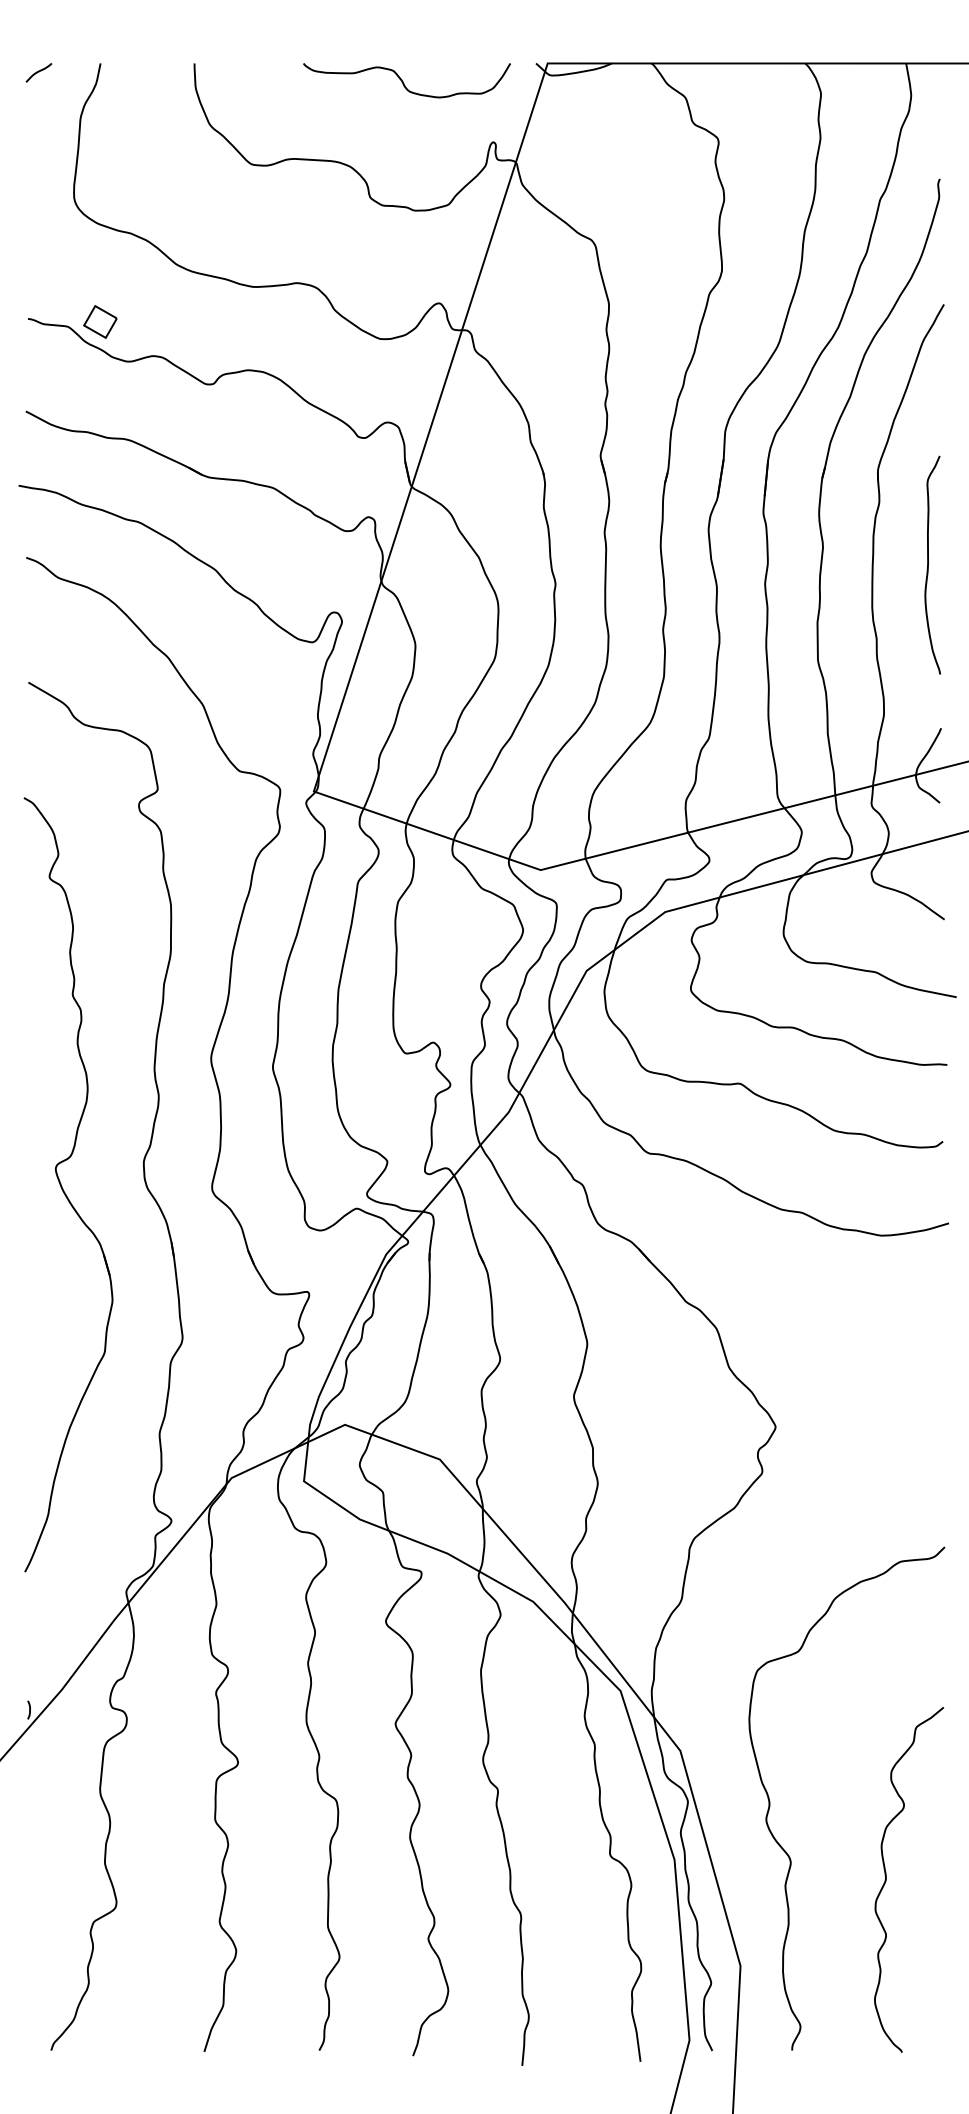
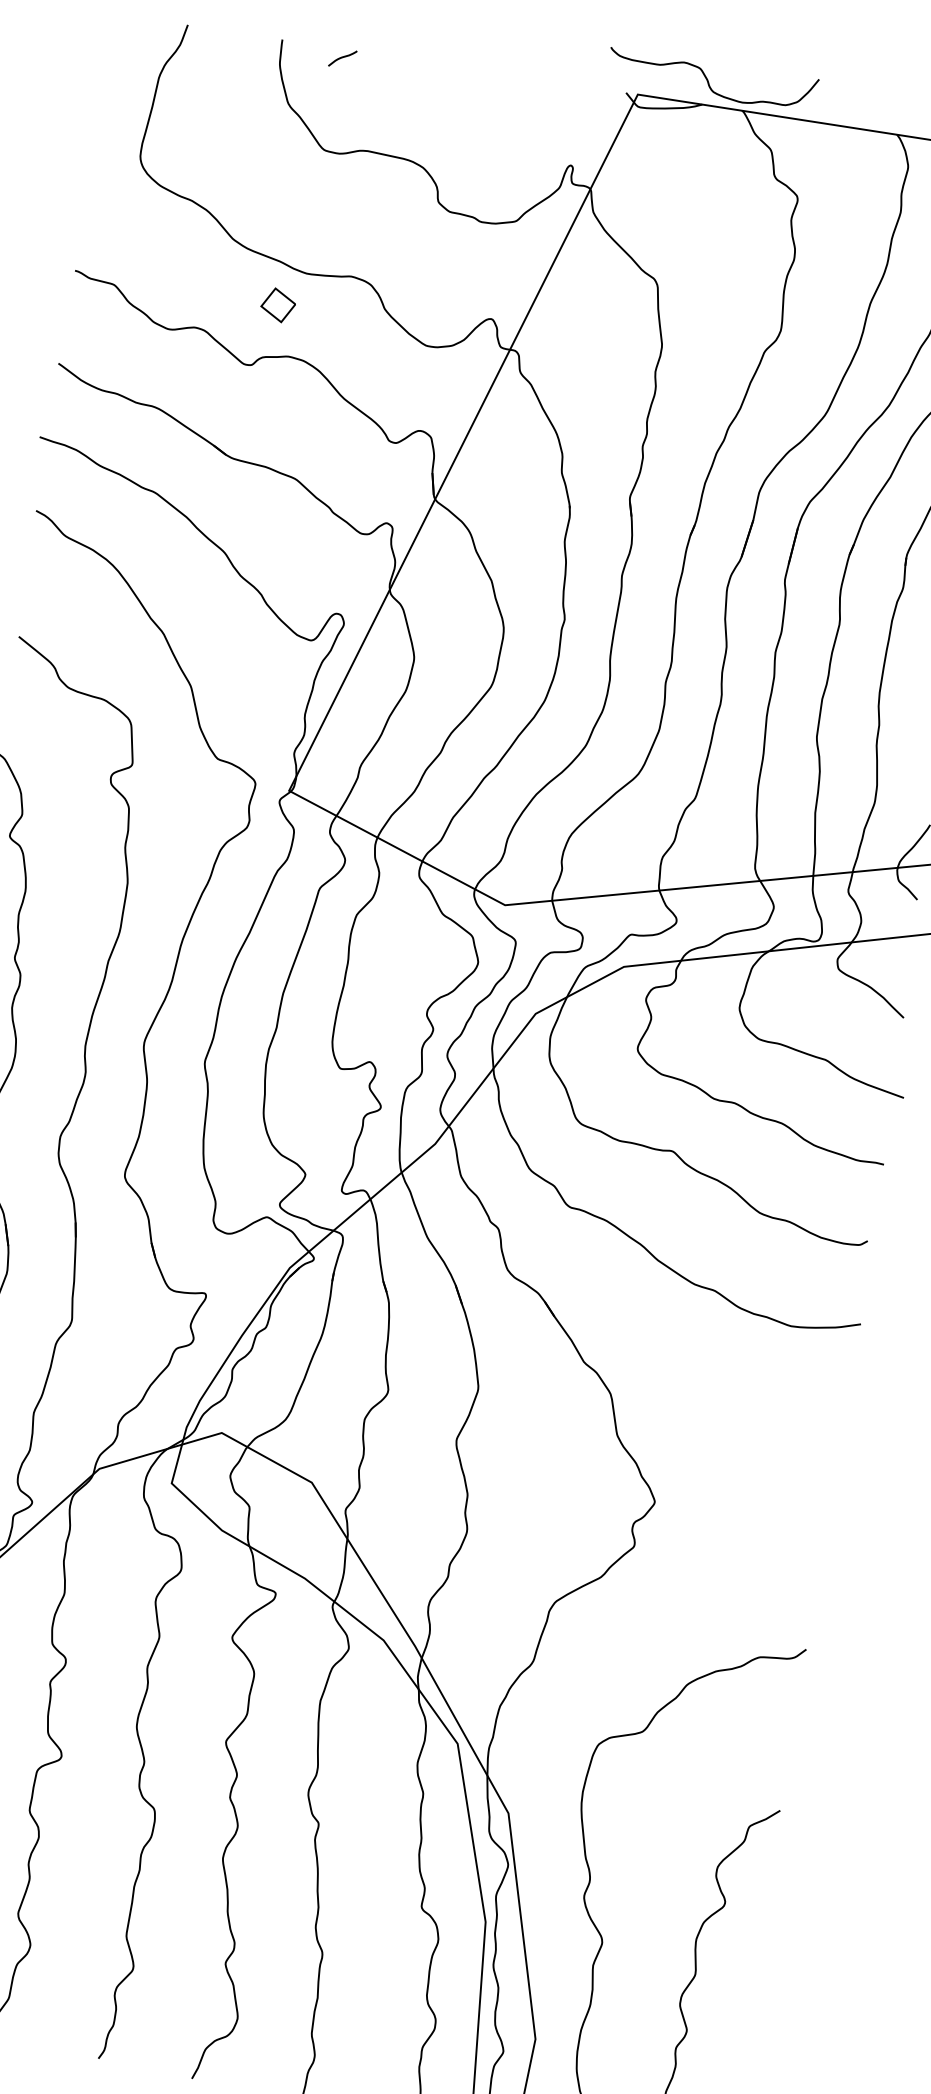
curve: (38, 72) -> (342, 58), moved
curve: (403, 81) -> (708, 80), moved
part: (100, 321) -> (278, 304), moved

